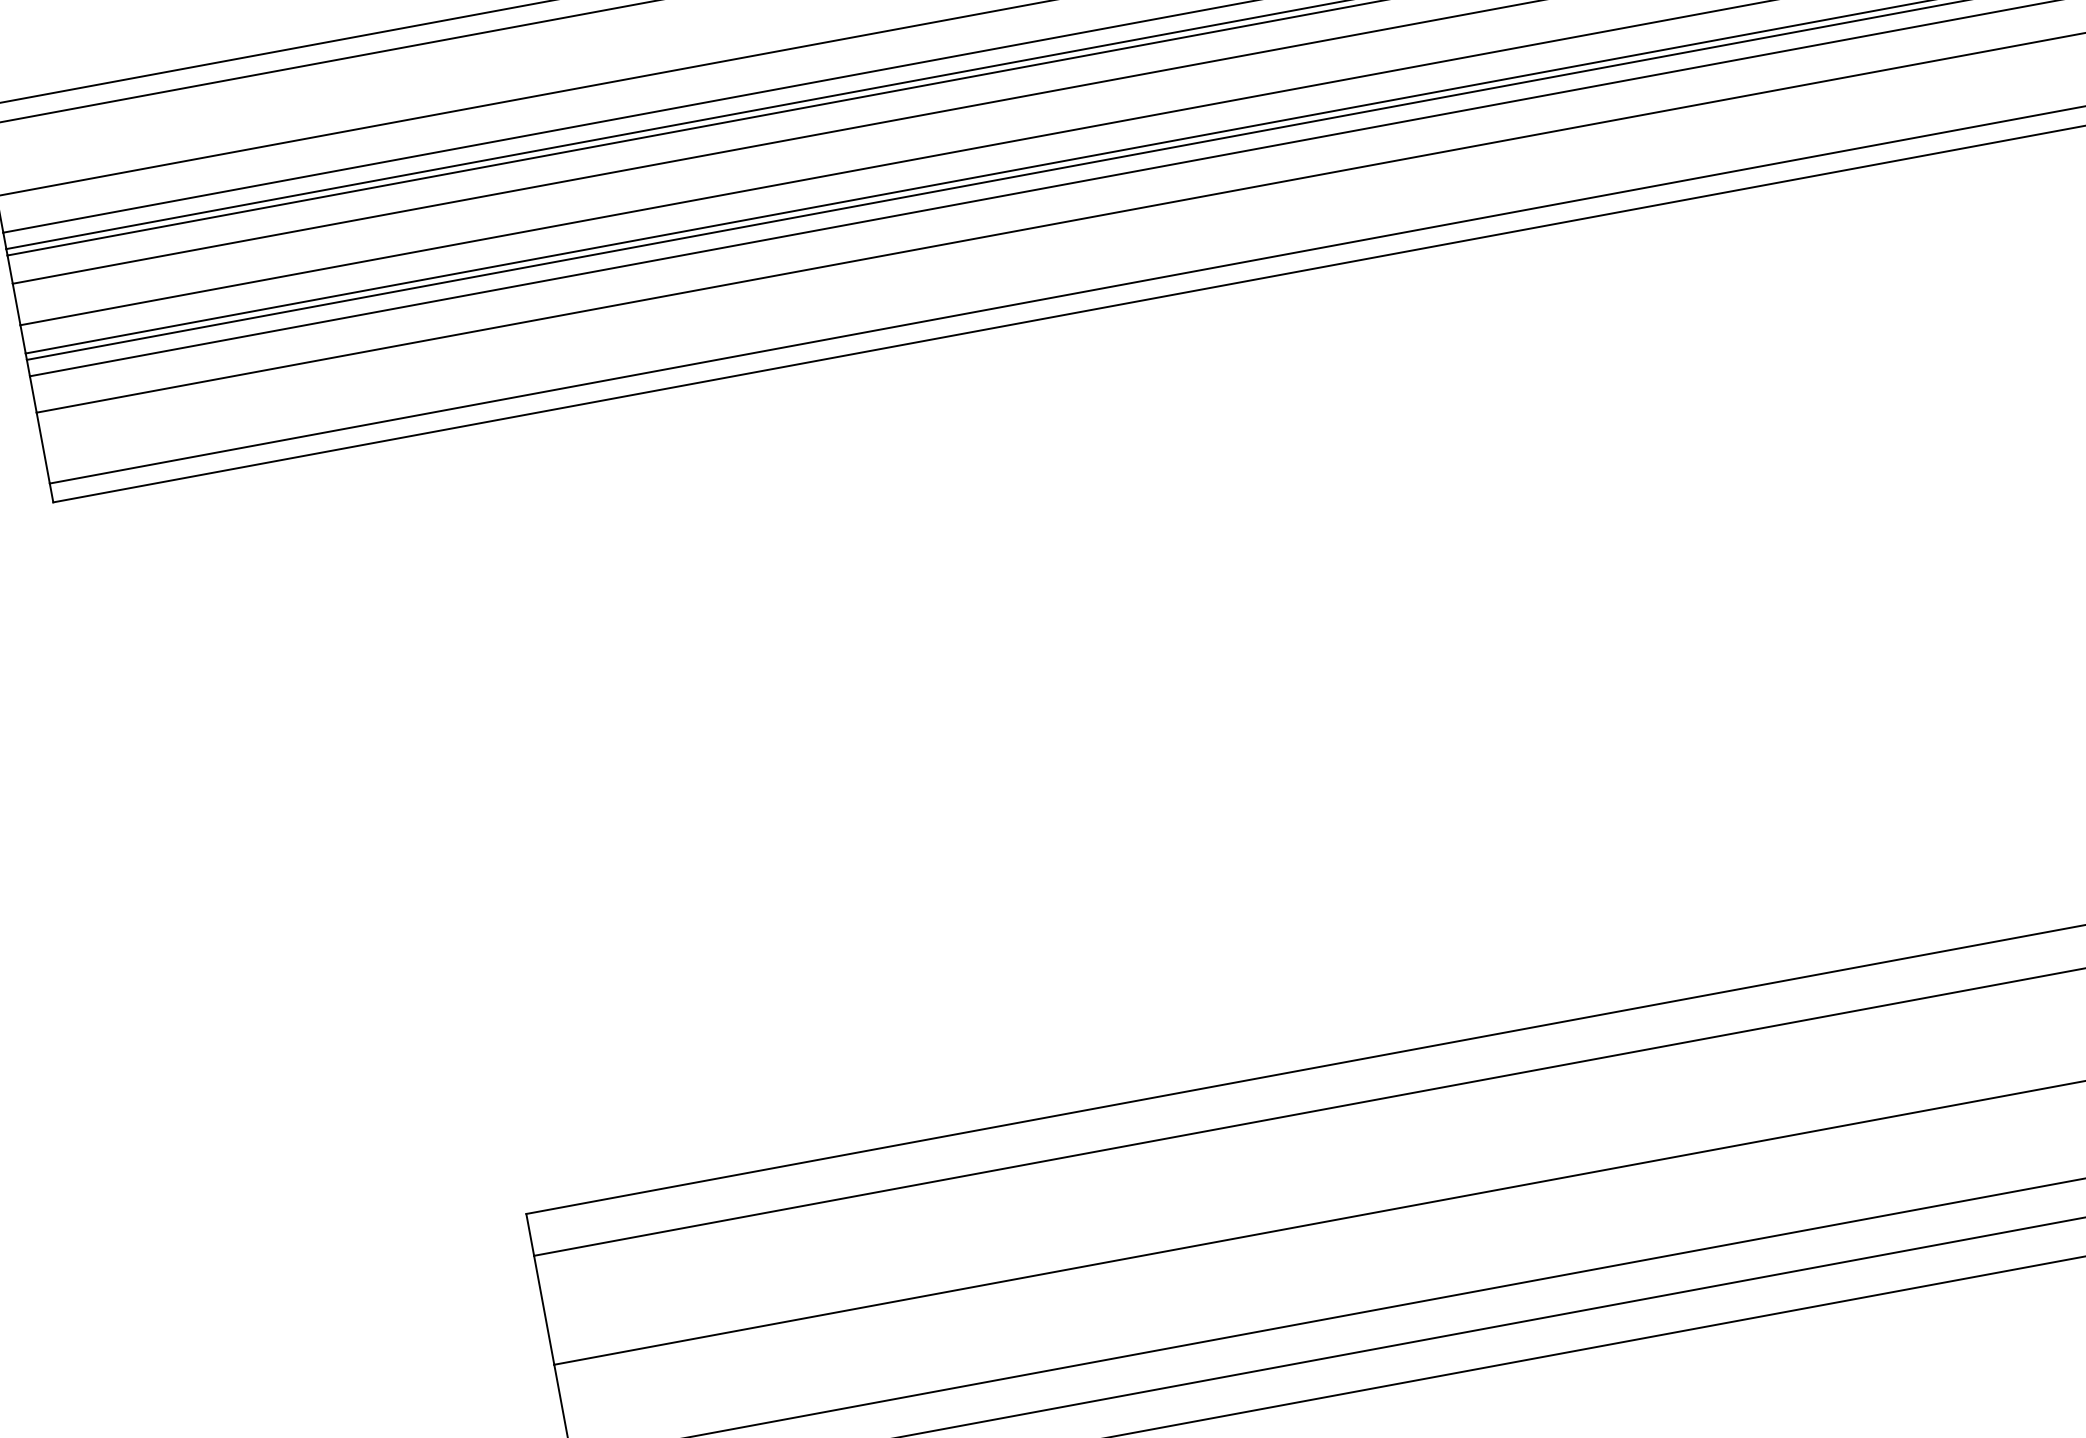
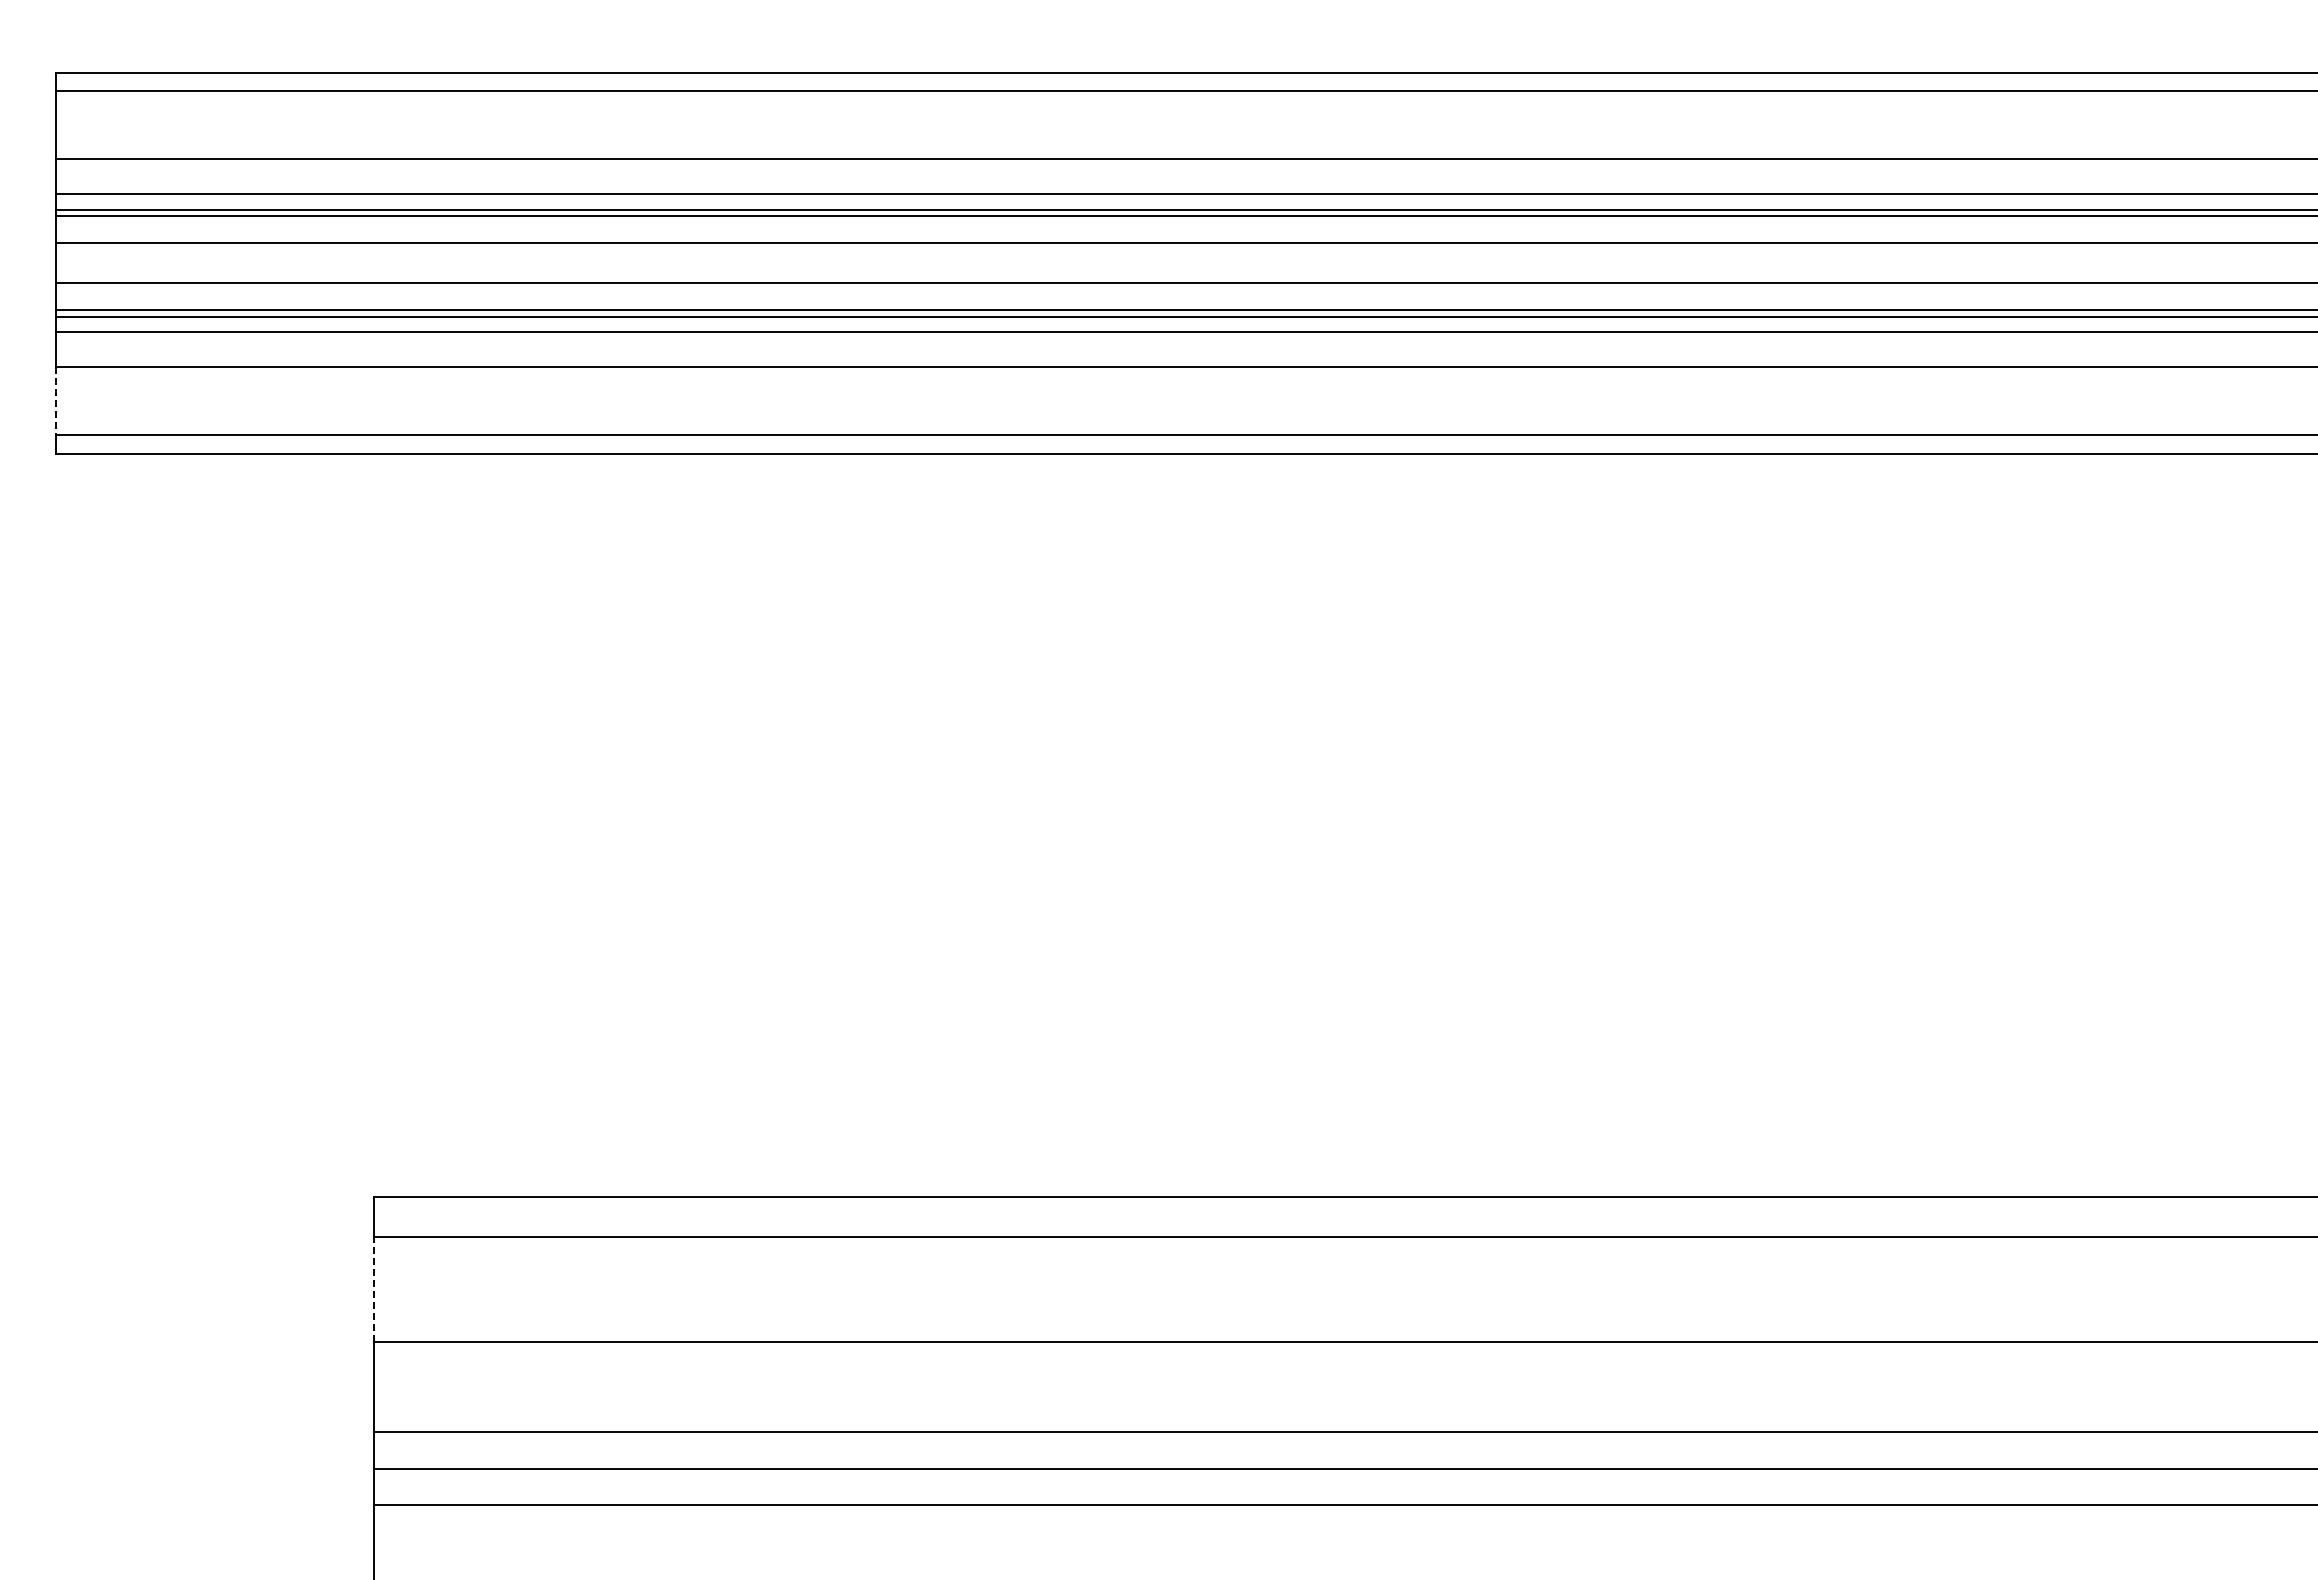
line: (43, 448) -> (56, 401), solid -> dashed
line: (543, 1309) -> (373, 1288), solid -> dashed

